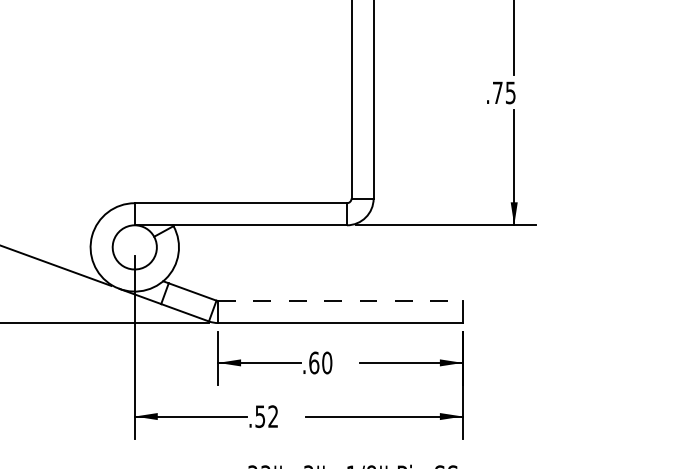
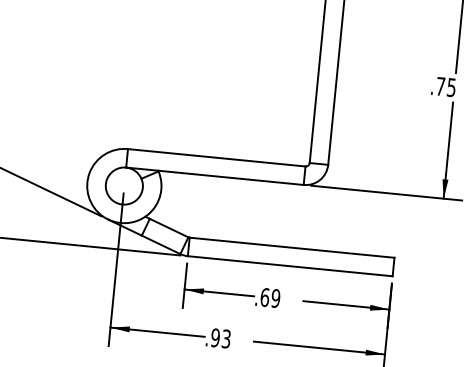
line: (340, 300) -> (292, 247), dashed -> solid
text: (327, 363) -> (276, 299), .60 -> .69
text: (266, 416) -> (220, 338), .52 -> .93

